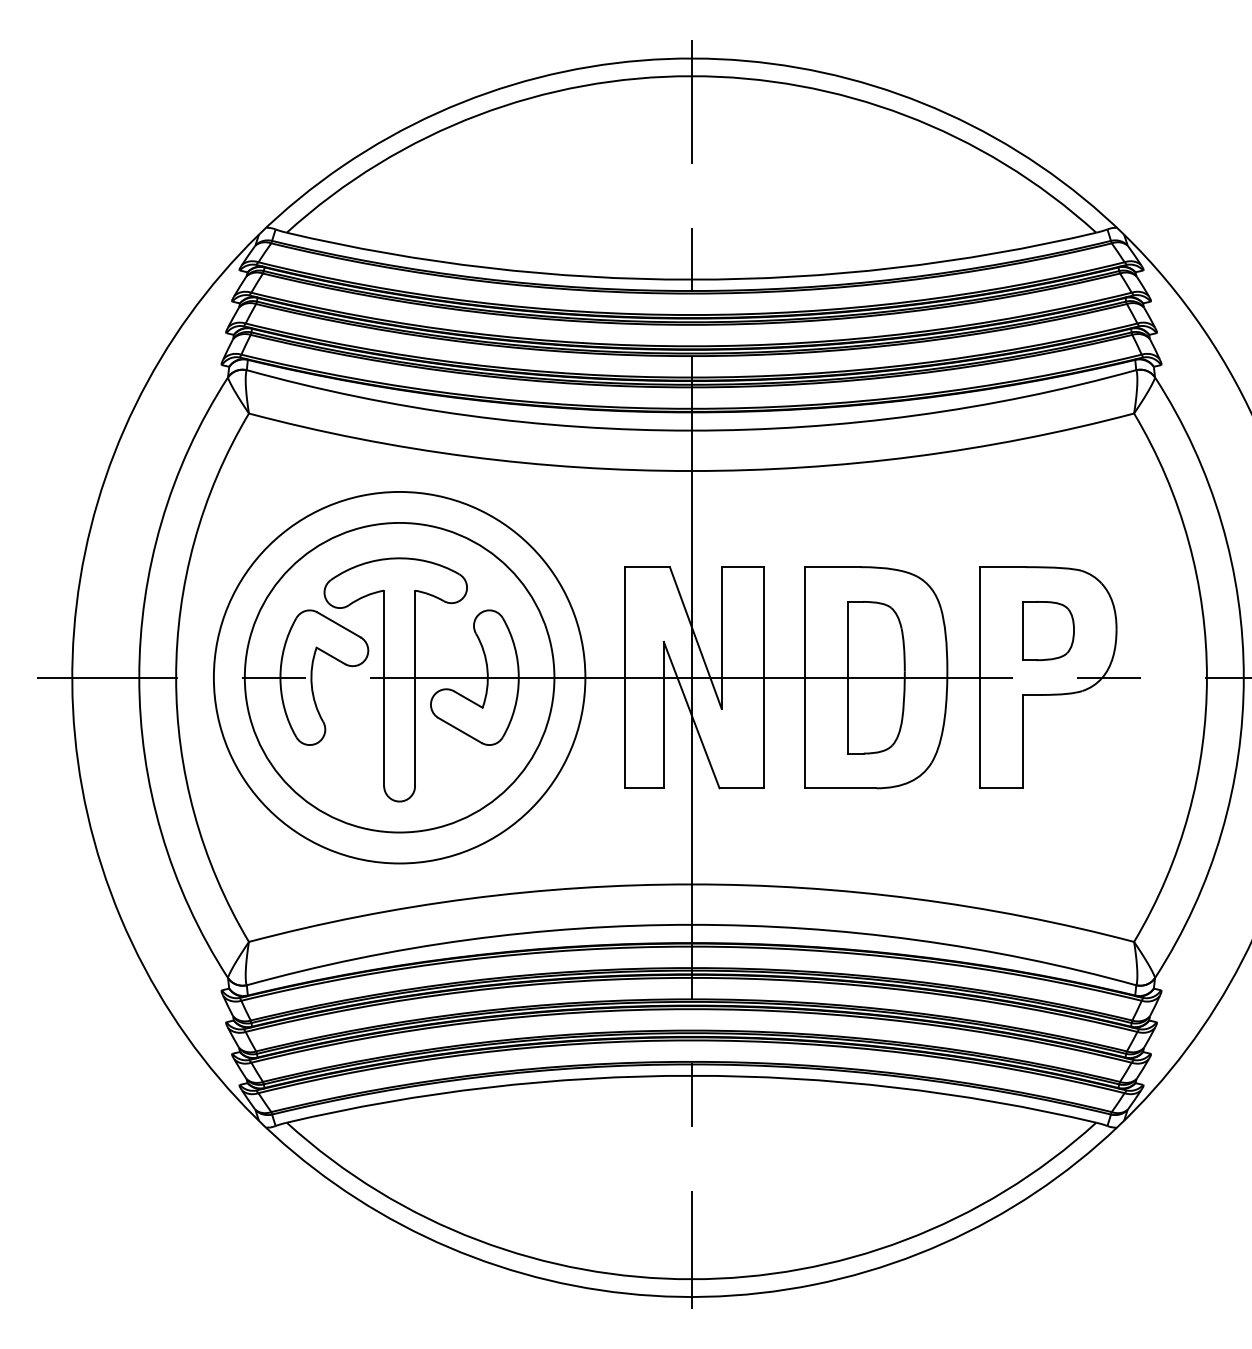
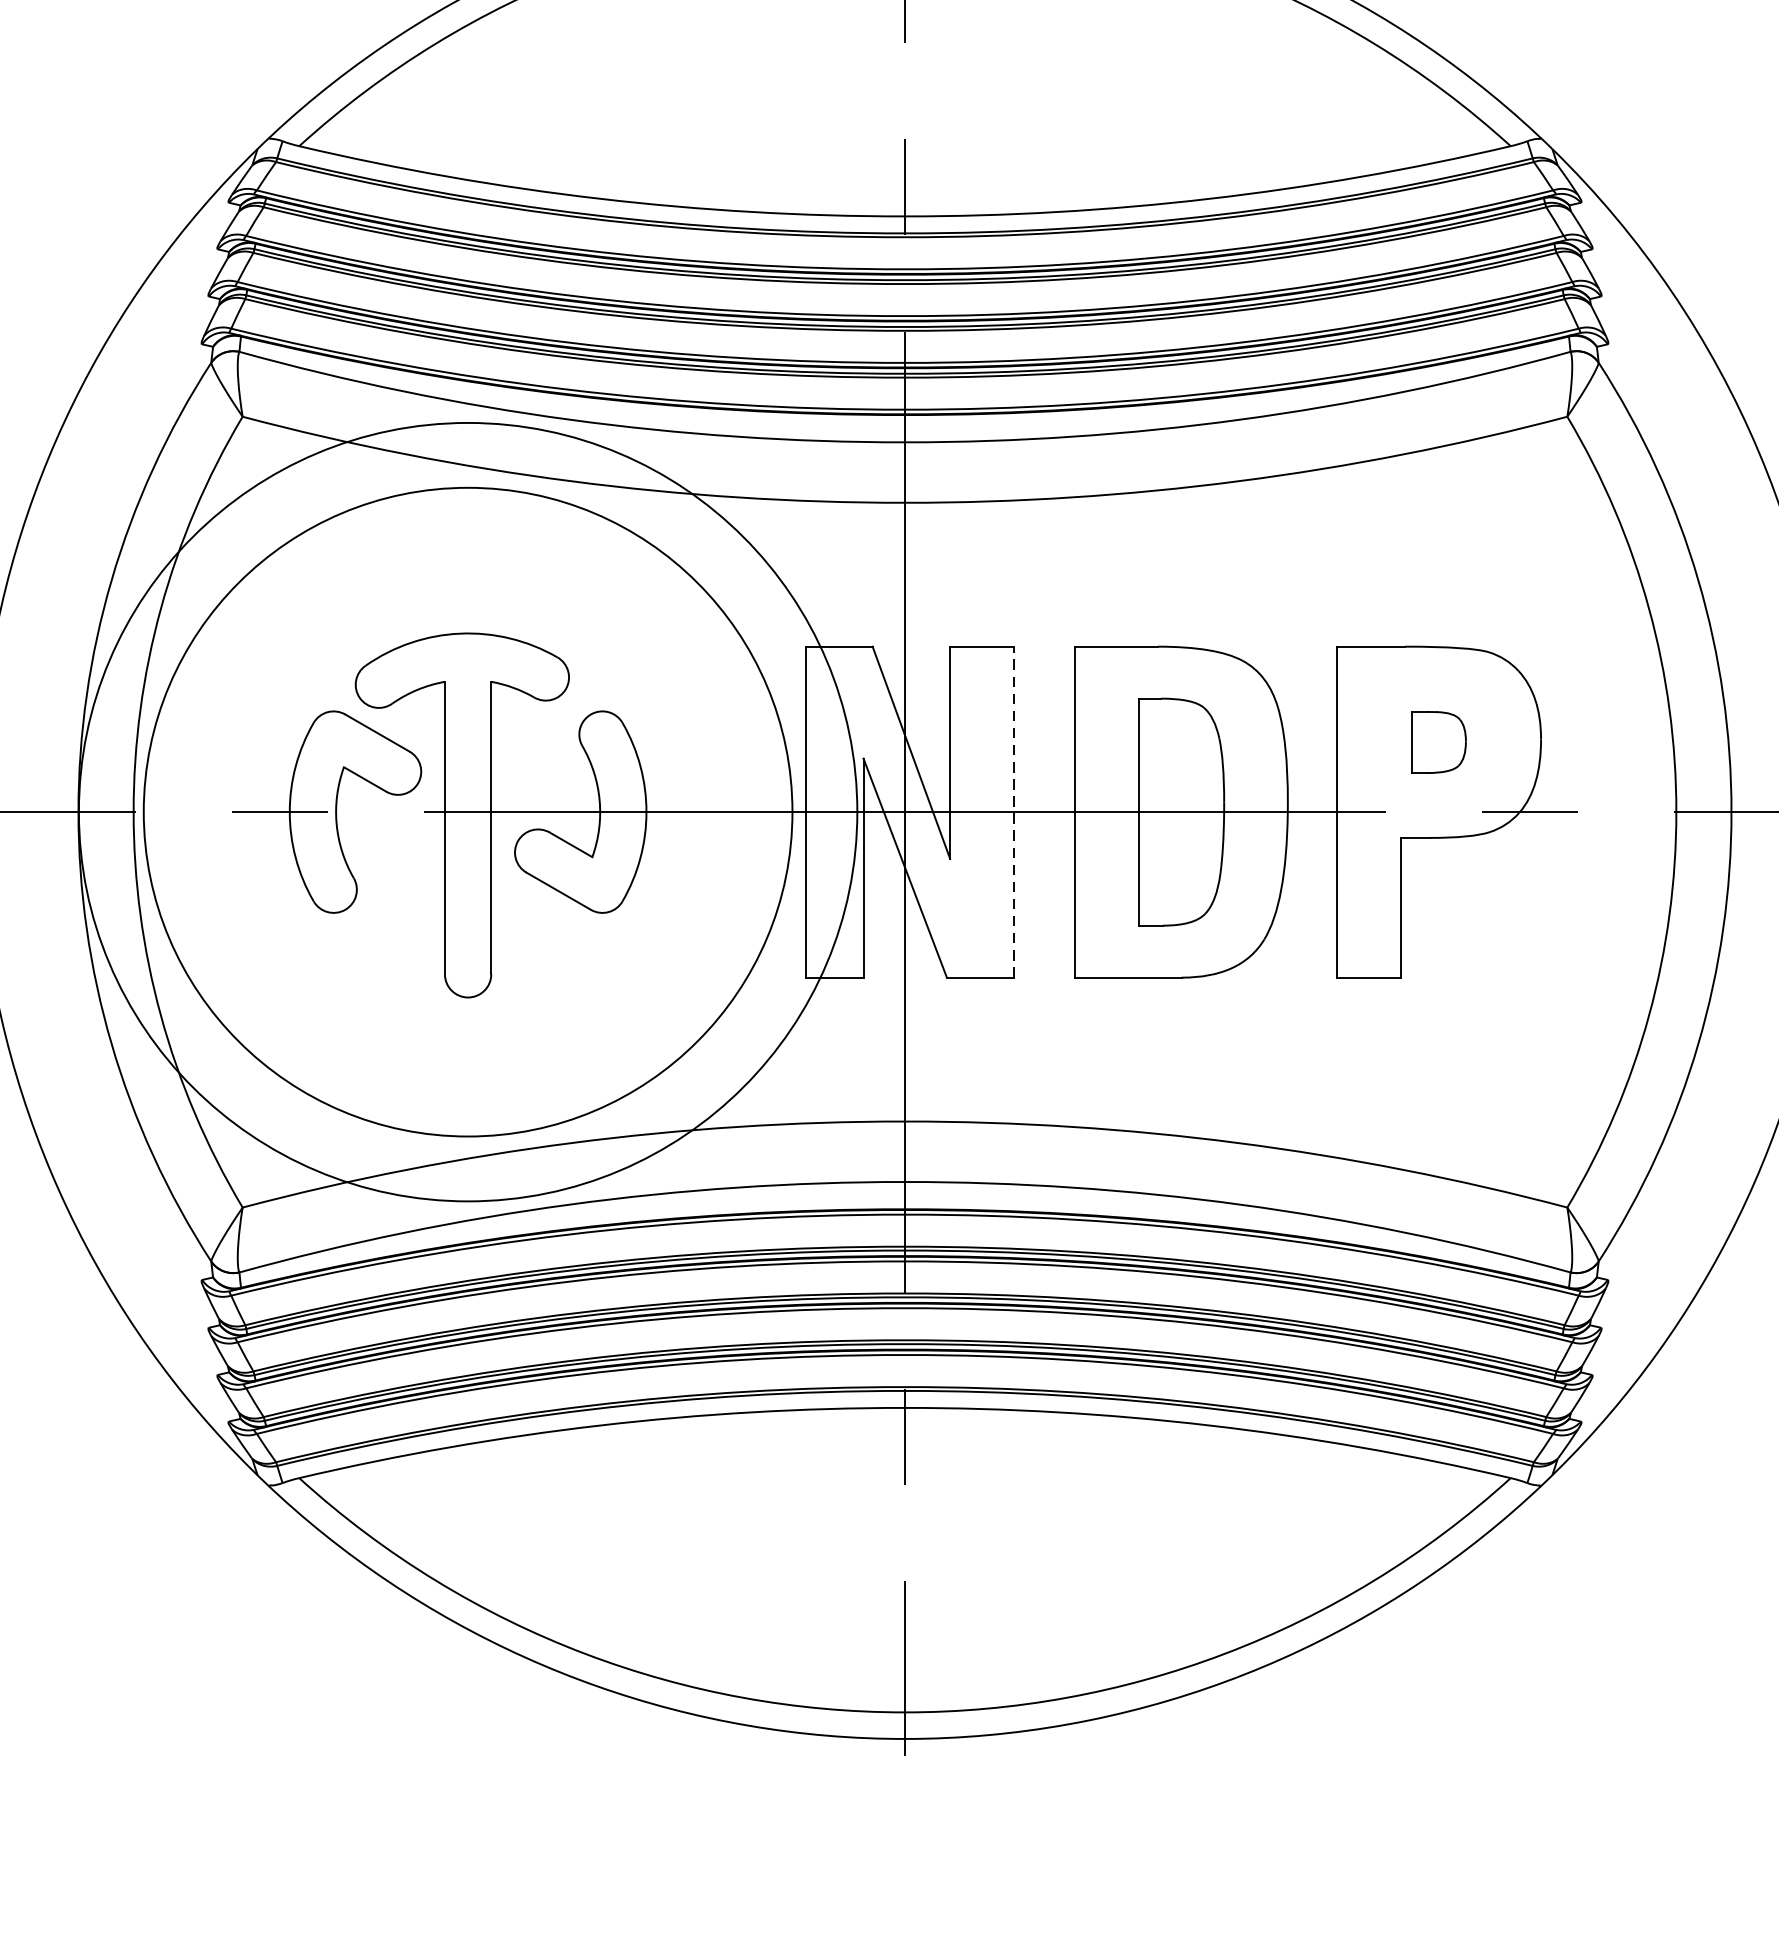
part: (1048, 631) -> (1439, 742), size x0.7
circle: (399, 677) -> (467, 811), size x1.4
circle: (399, 677) -> (467, 811), size x1.4
line: (764, 677) -> (1014, 811), solid -> dashed

